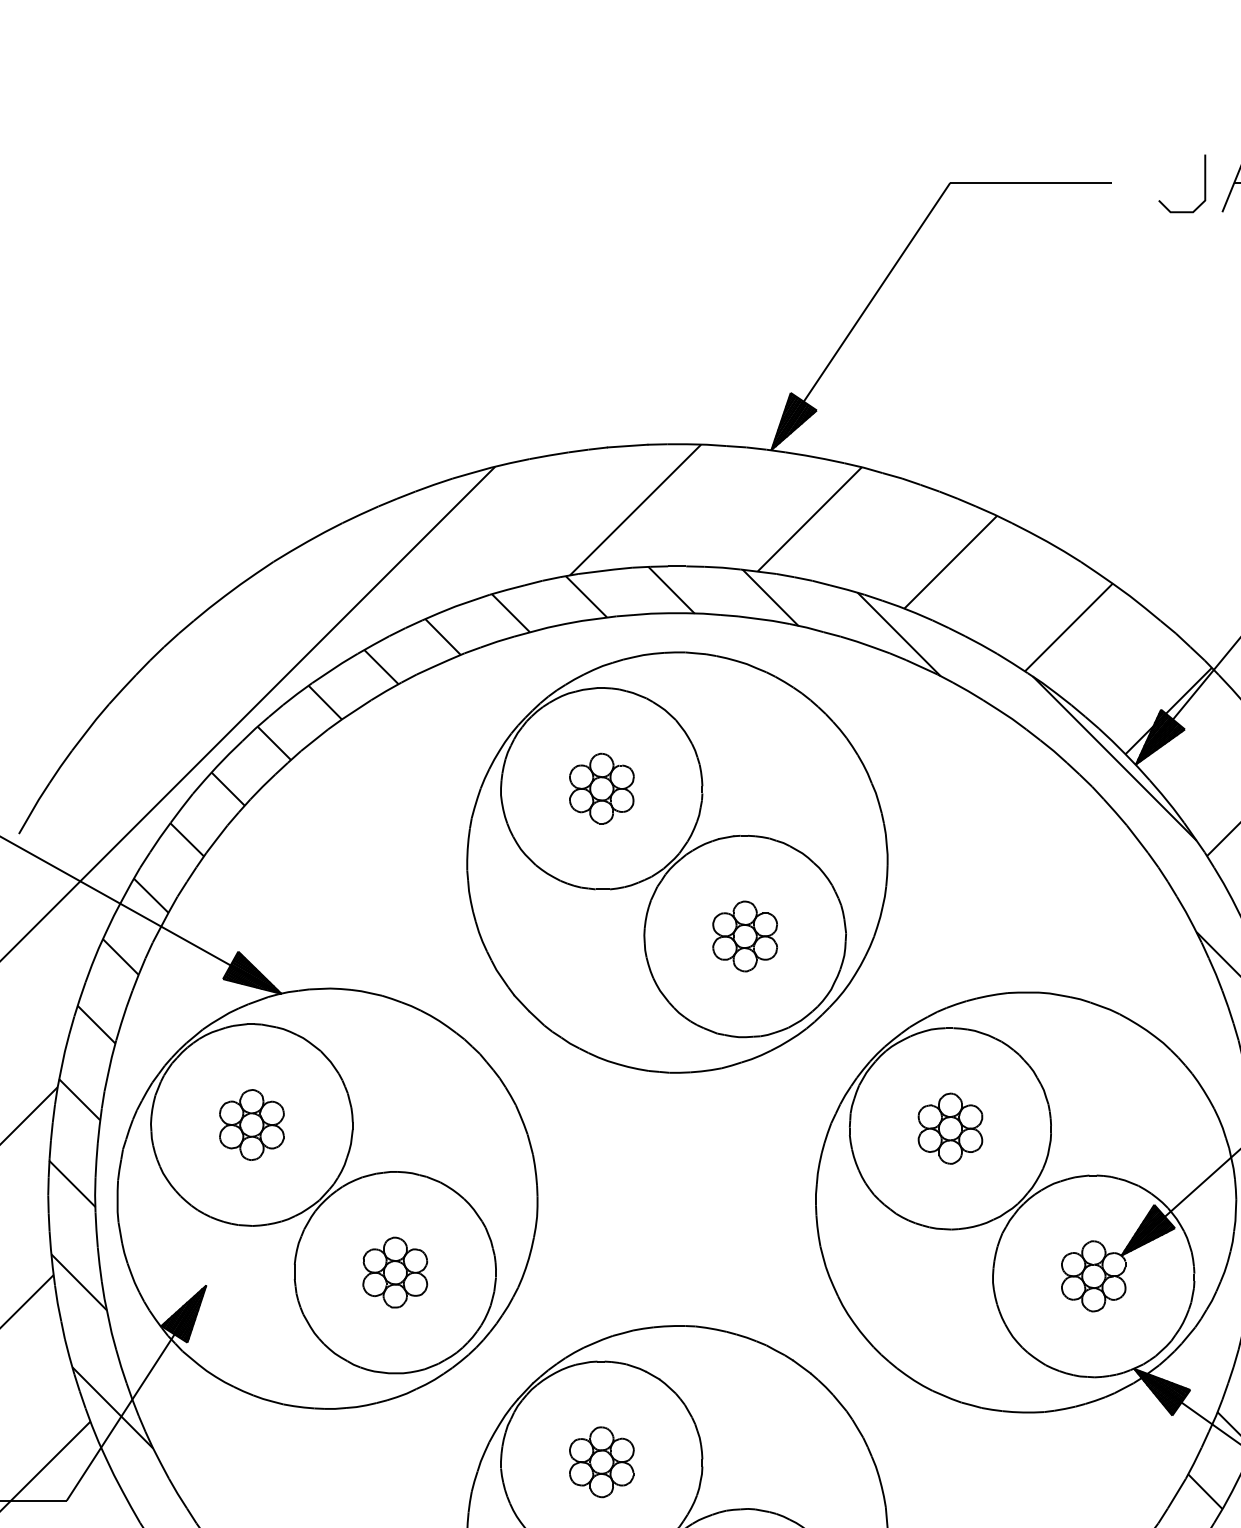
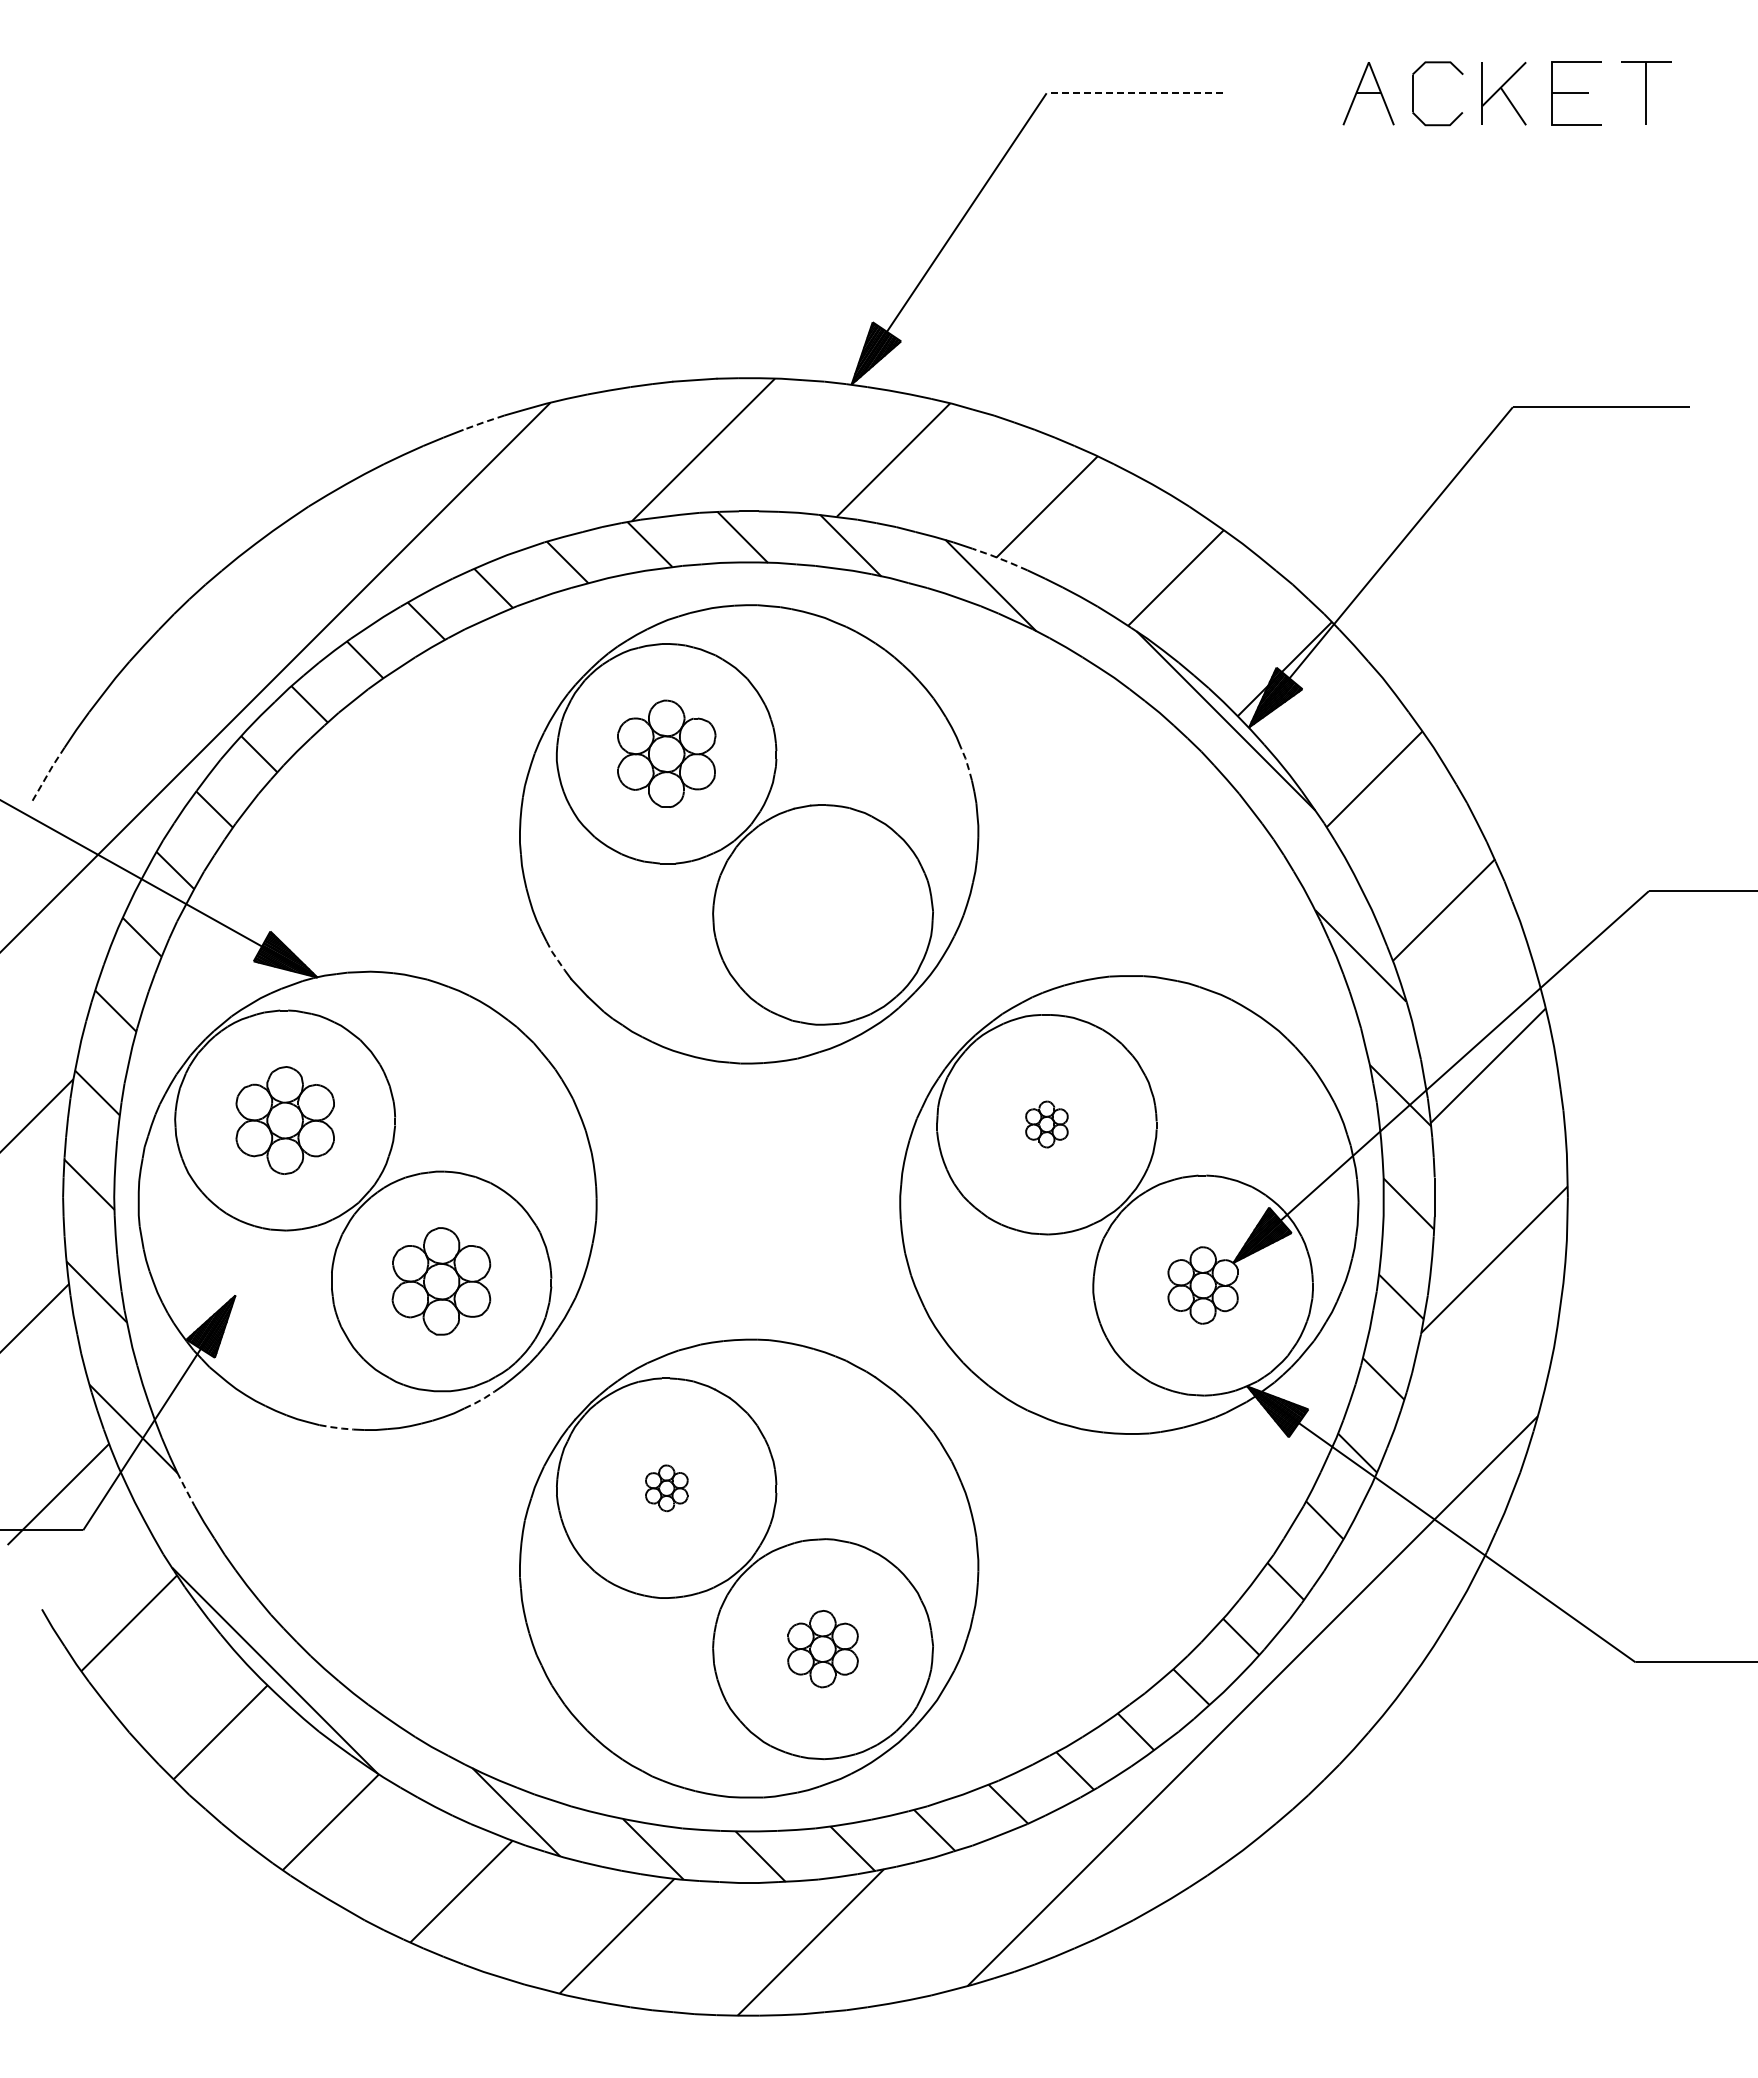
line: (1030, 183) -> (1134, 93), solid -> dashed
line: (1204, 184) -> (1323, 94), removed
line: (433, 484) -> (483, 422), solid -> dashed
line: (907, 609) -> (999, 558), solid -> dashed
part: (601, 788) -> (666, 753), size x1.4
line: (877, 798) -> (967, 764), solid -> dashed
line: (33, 808) -> (47, 775), solid -> dashed
part: (744, 936) -> (822, 914), removed
line: (499, 974) -> (555, 956), solid -> dashed
part: (251, 1125) -> (284, 1120), size x1.4
part: (950, 1128) -> (1046, 1124), size x0.6
part: (395, 1272) -> (441, 1281), size x1.4
line: (430, 1381) -> (479, 1400), solid -> dashed
line: (298, 1406) -> (336, 1427), solid -> dashed
part: (601, 1462) -> (666, 1488), size x0.6
line: (160, 1463) -> (185, 1489), solid -> dashed

